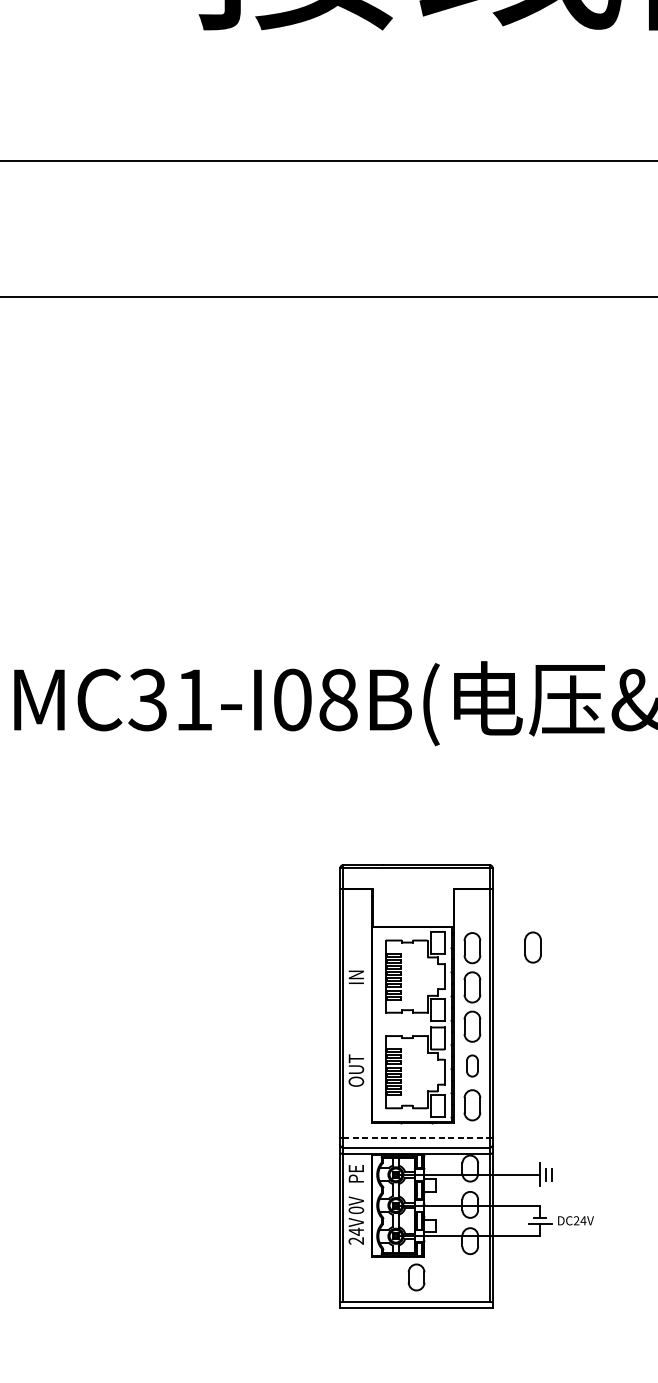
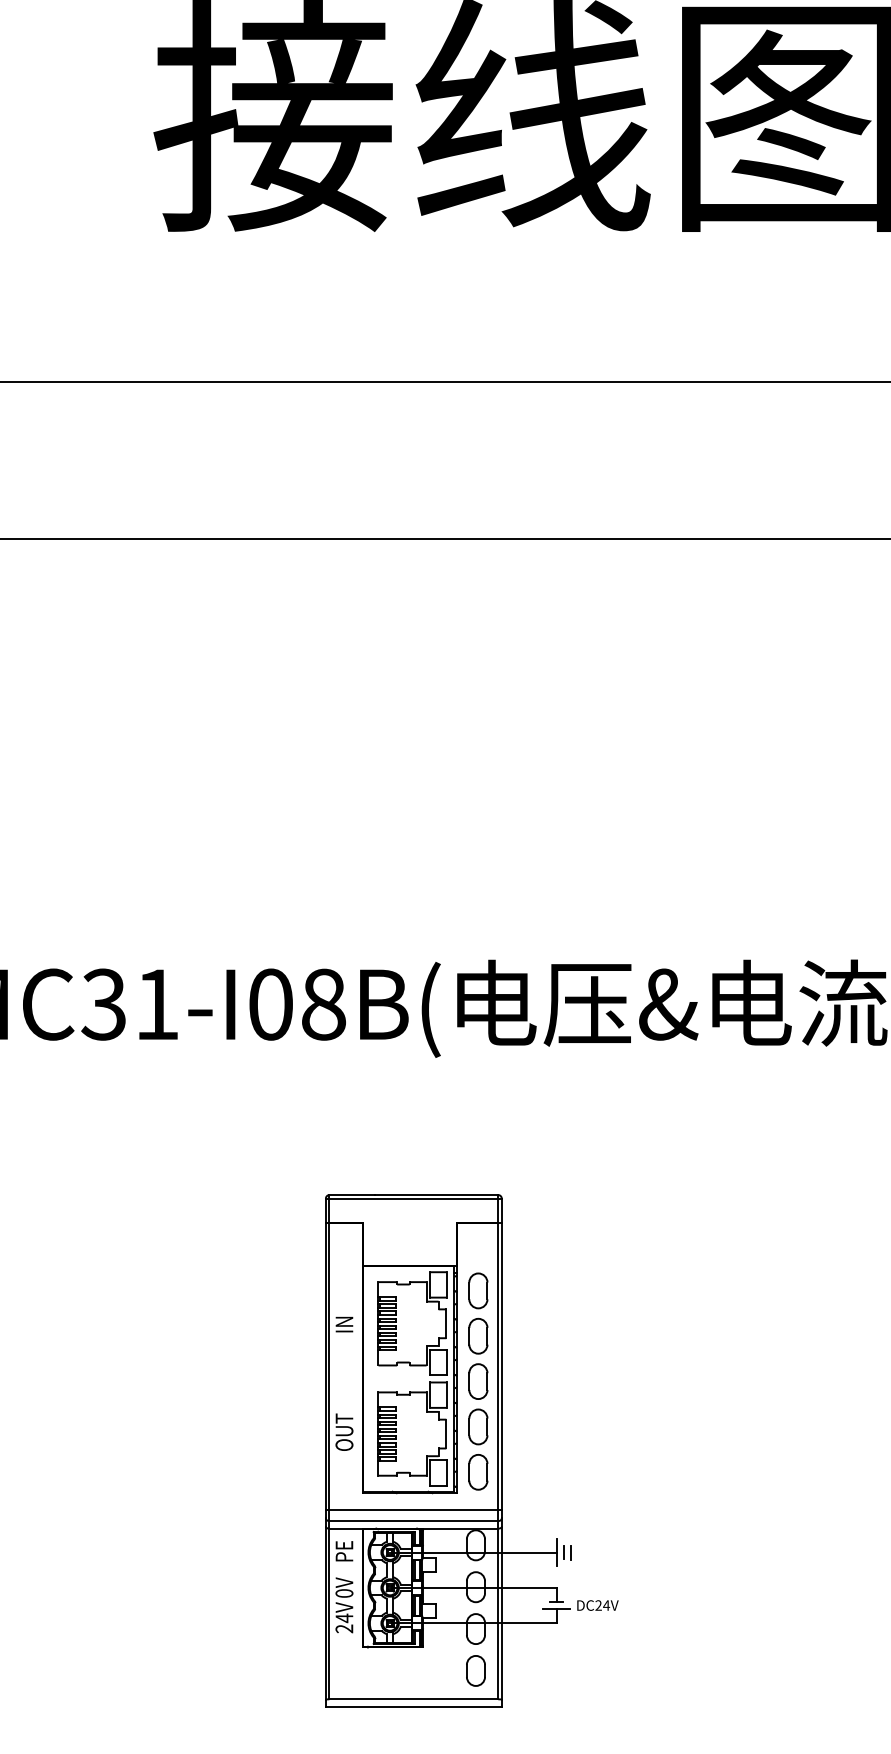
part: (533, 946) -> (548, 1289), removed
part: (472, 1065) -> (478, 1426), size x1.43
line: (417, 1138) -> (414, 1510), dashed -> solid
part: (416, 1277) -> (475, 1670), moved

